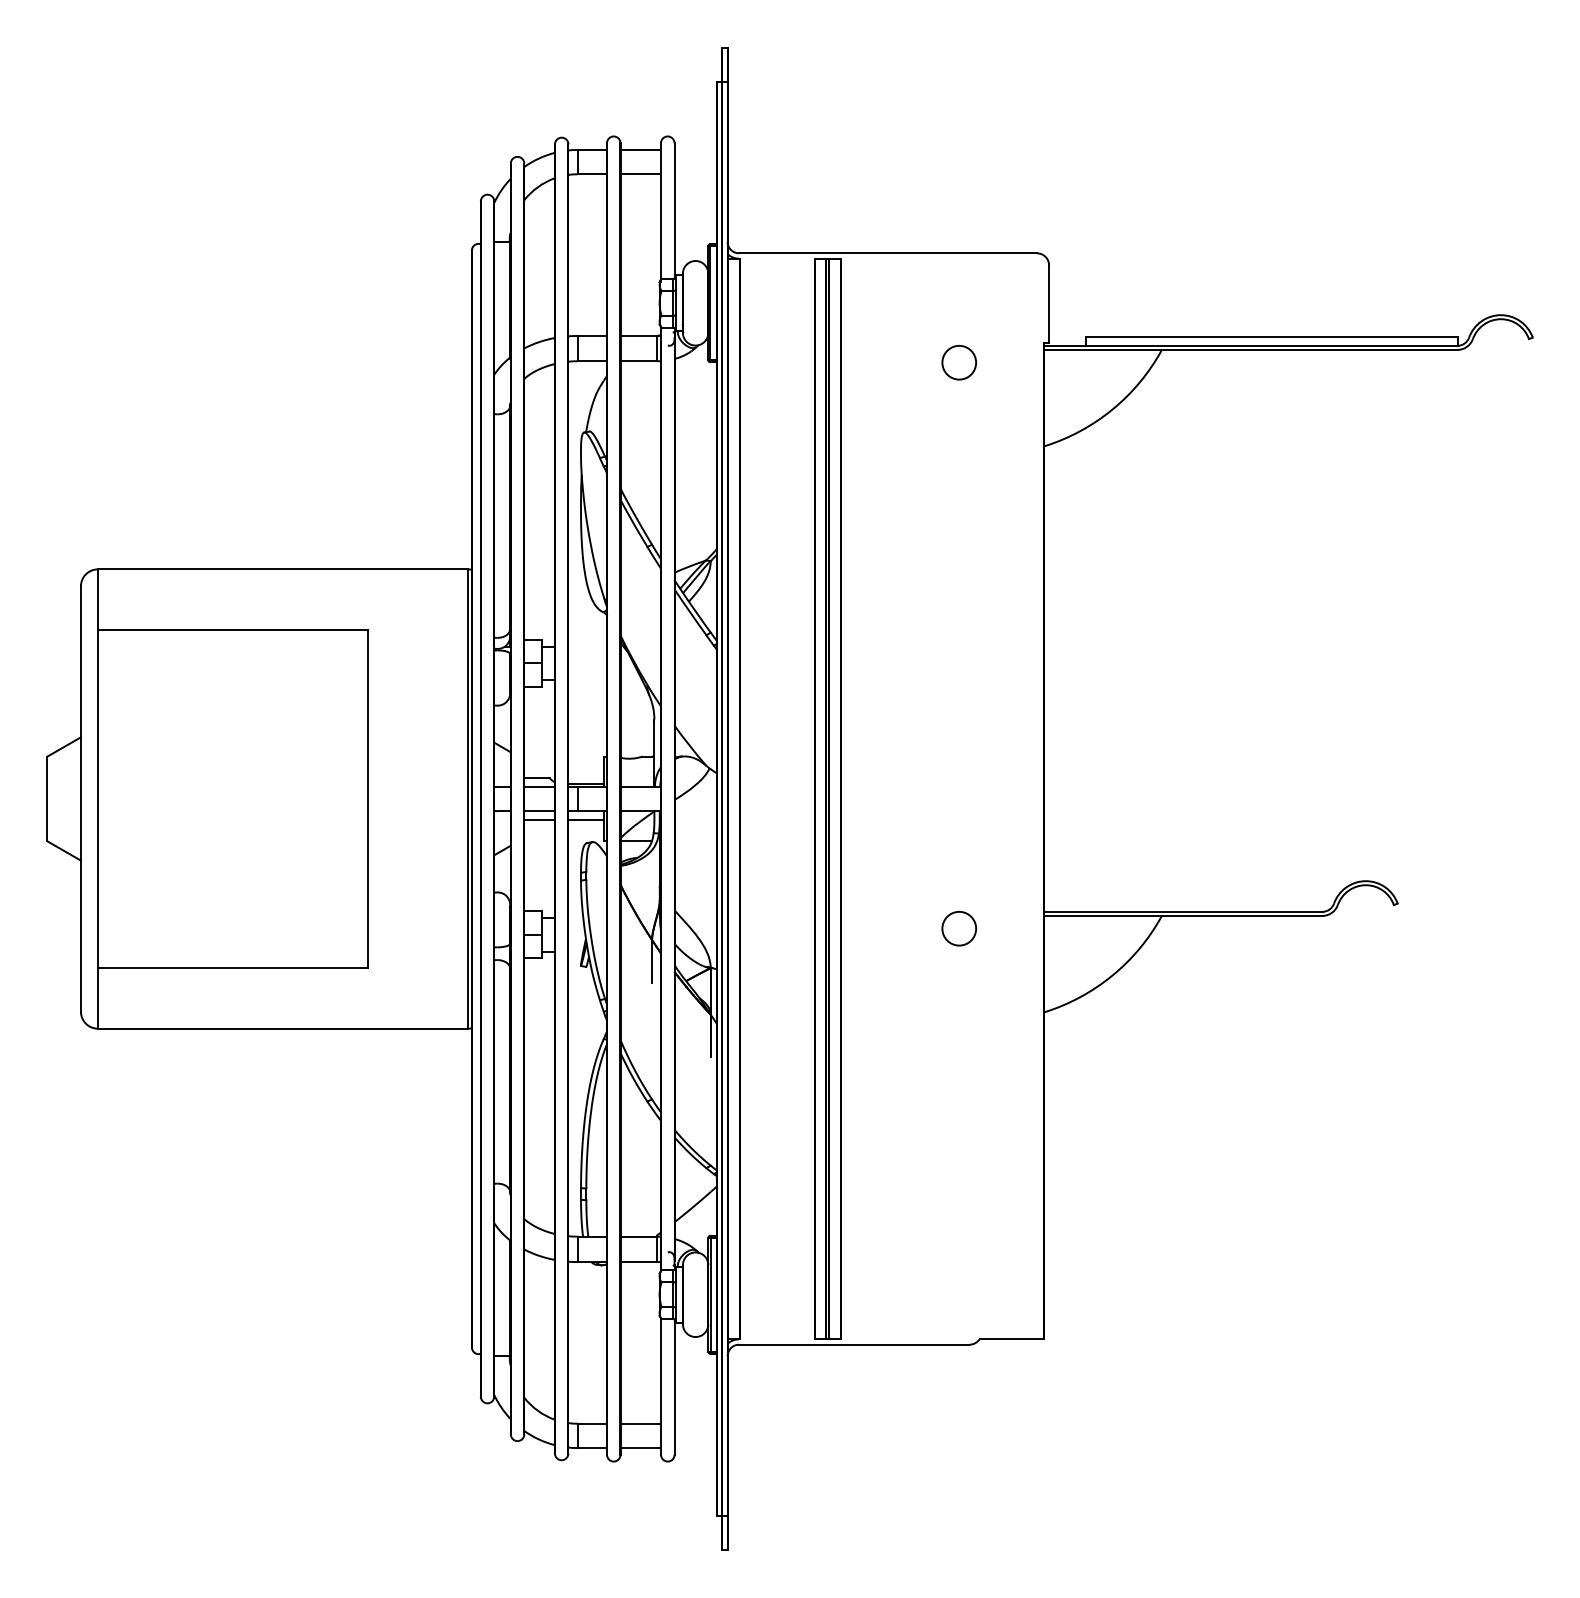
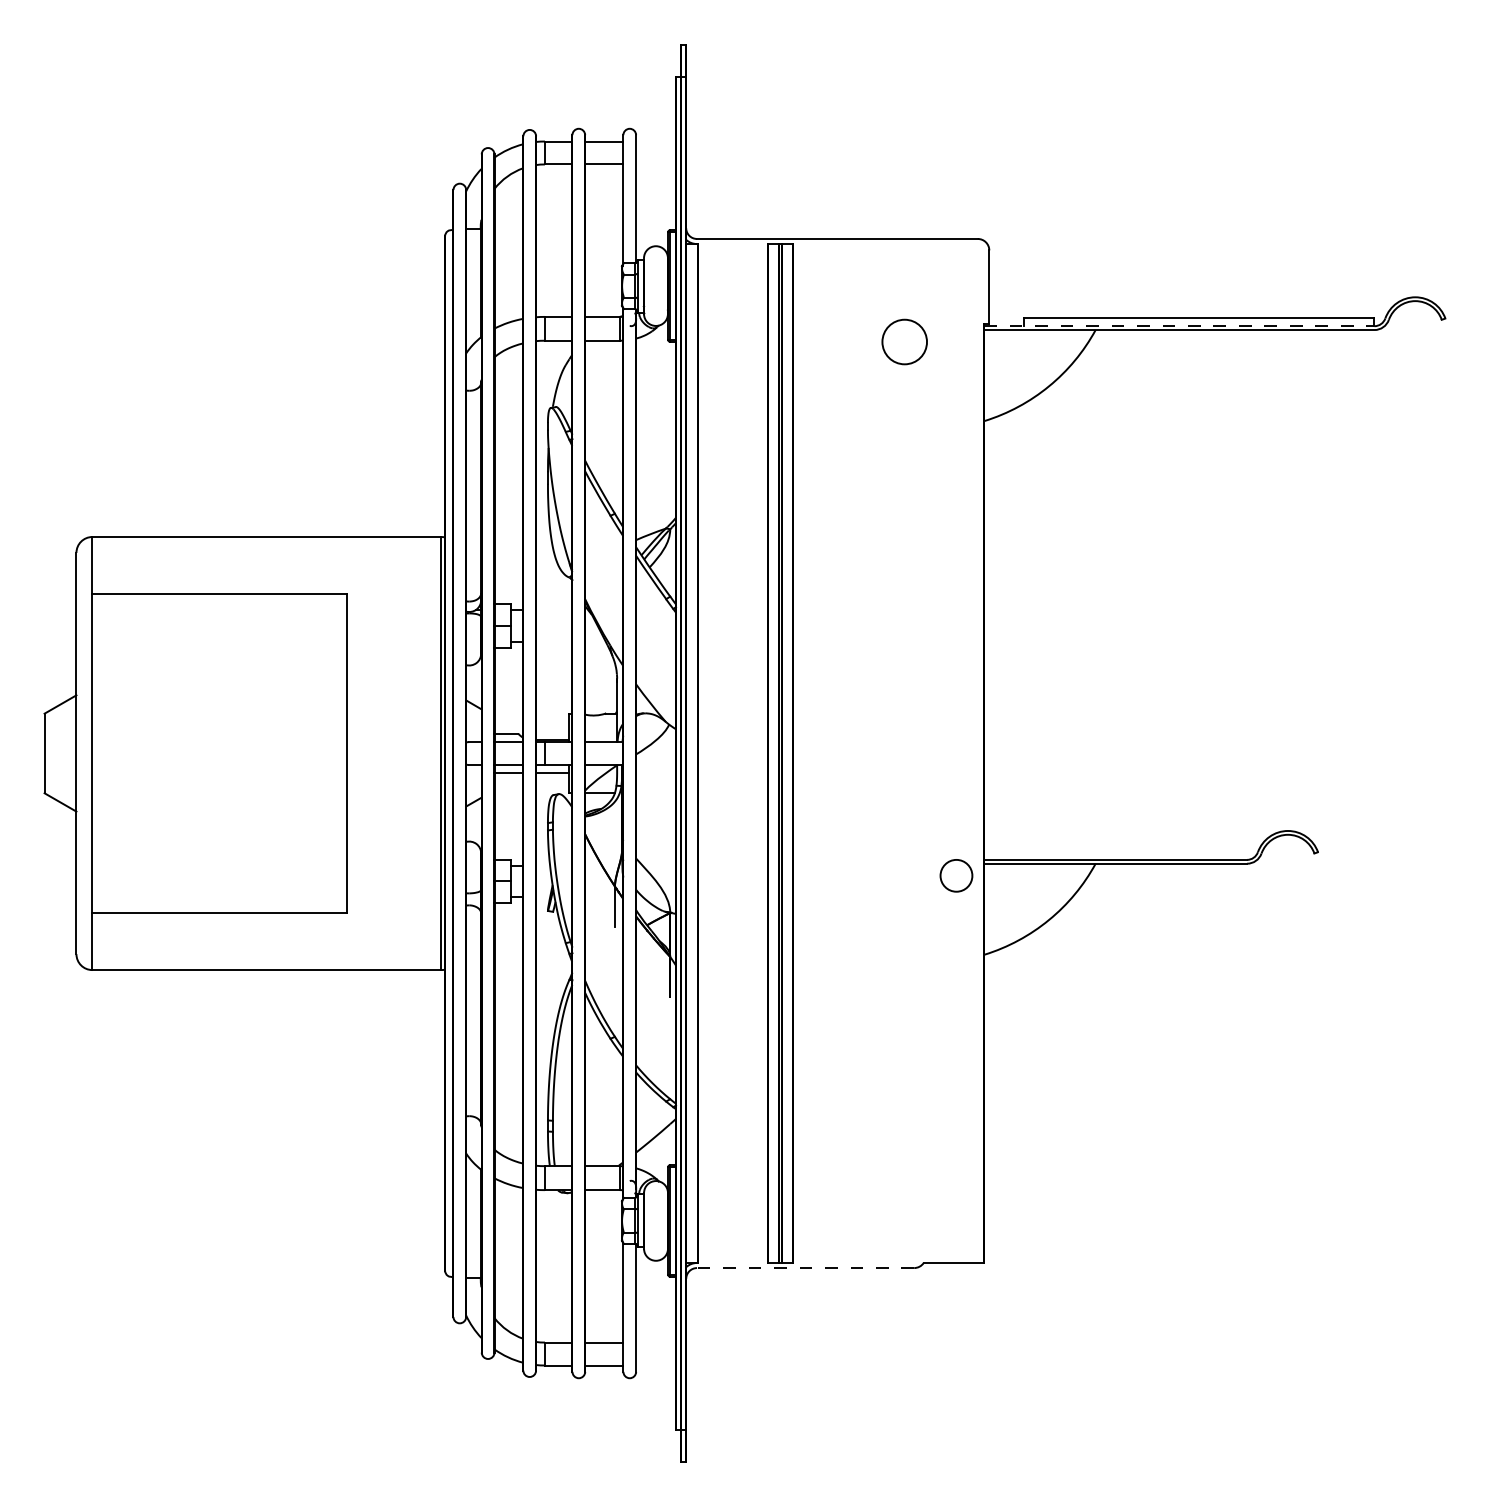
line: (1250, 345) -> (1179, 325), solid -> dashed
circle: (958, 362) -> (903, 341), size x1.4
circle: (958, 928) -> (955, 875), moved
line: (853, 1344) -> (804, 1267), solid -> dashed

